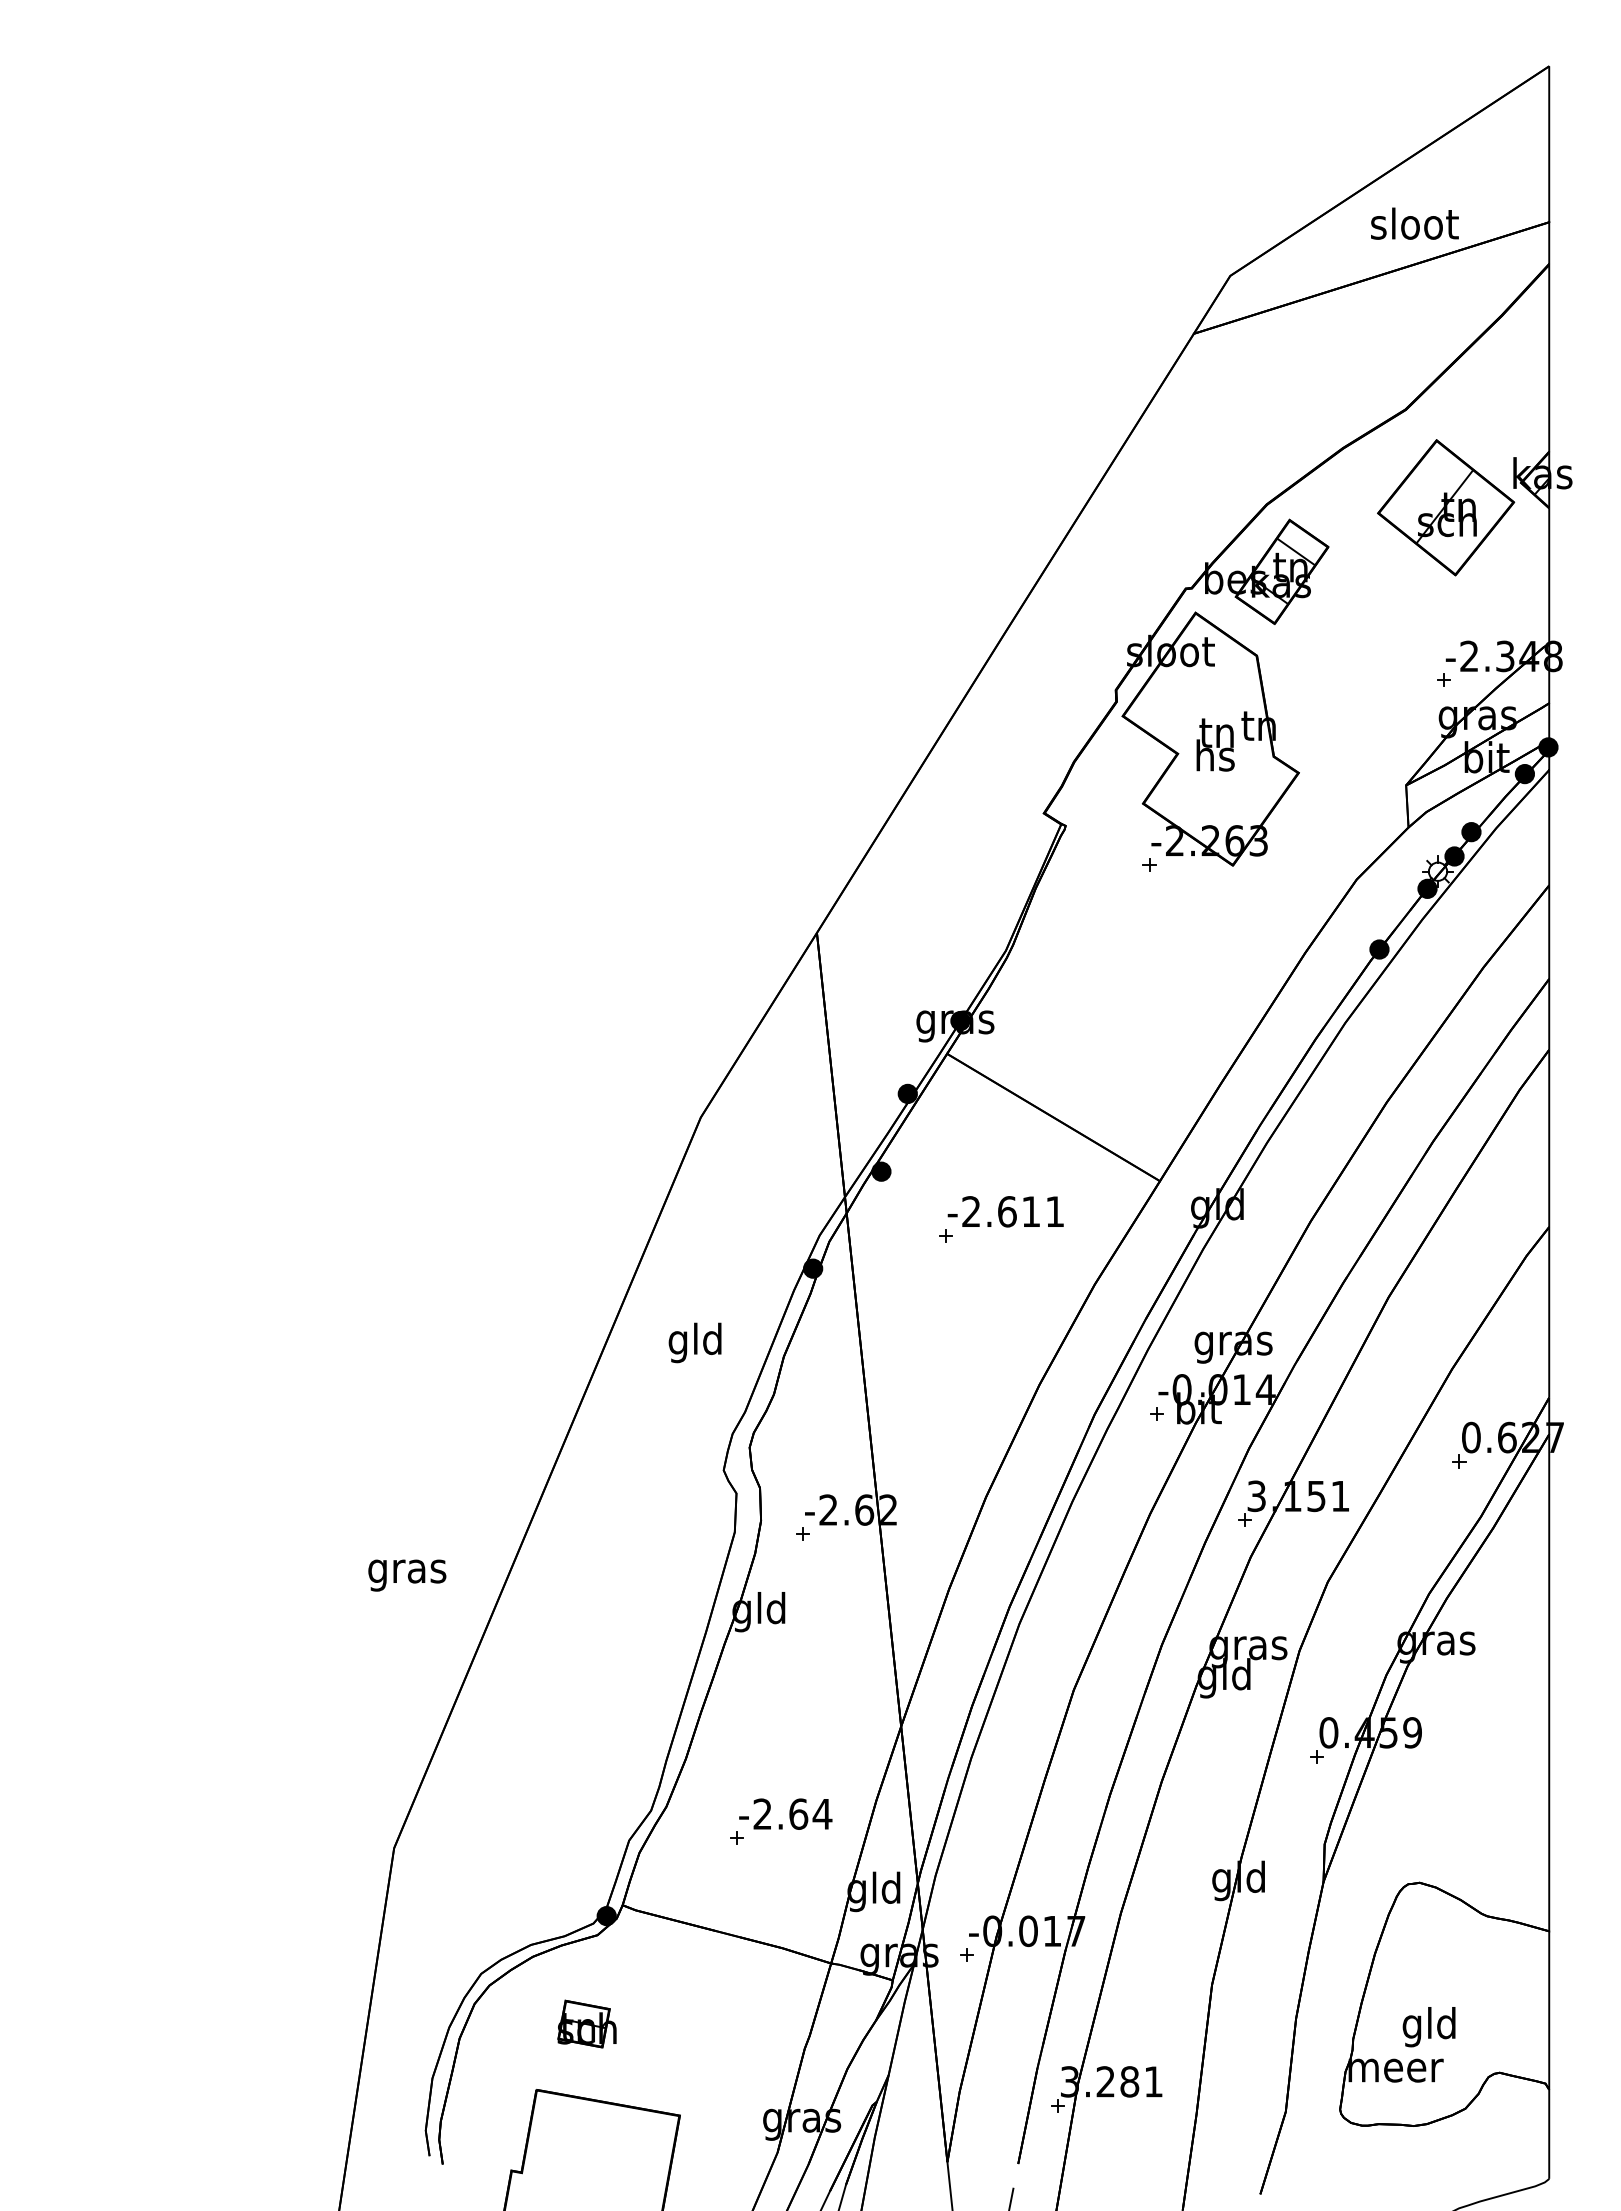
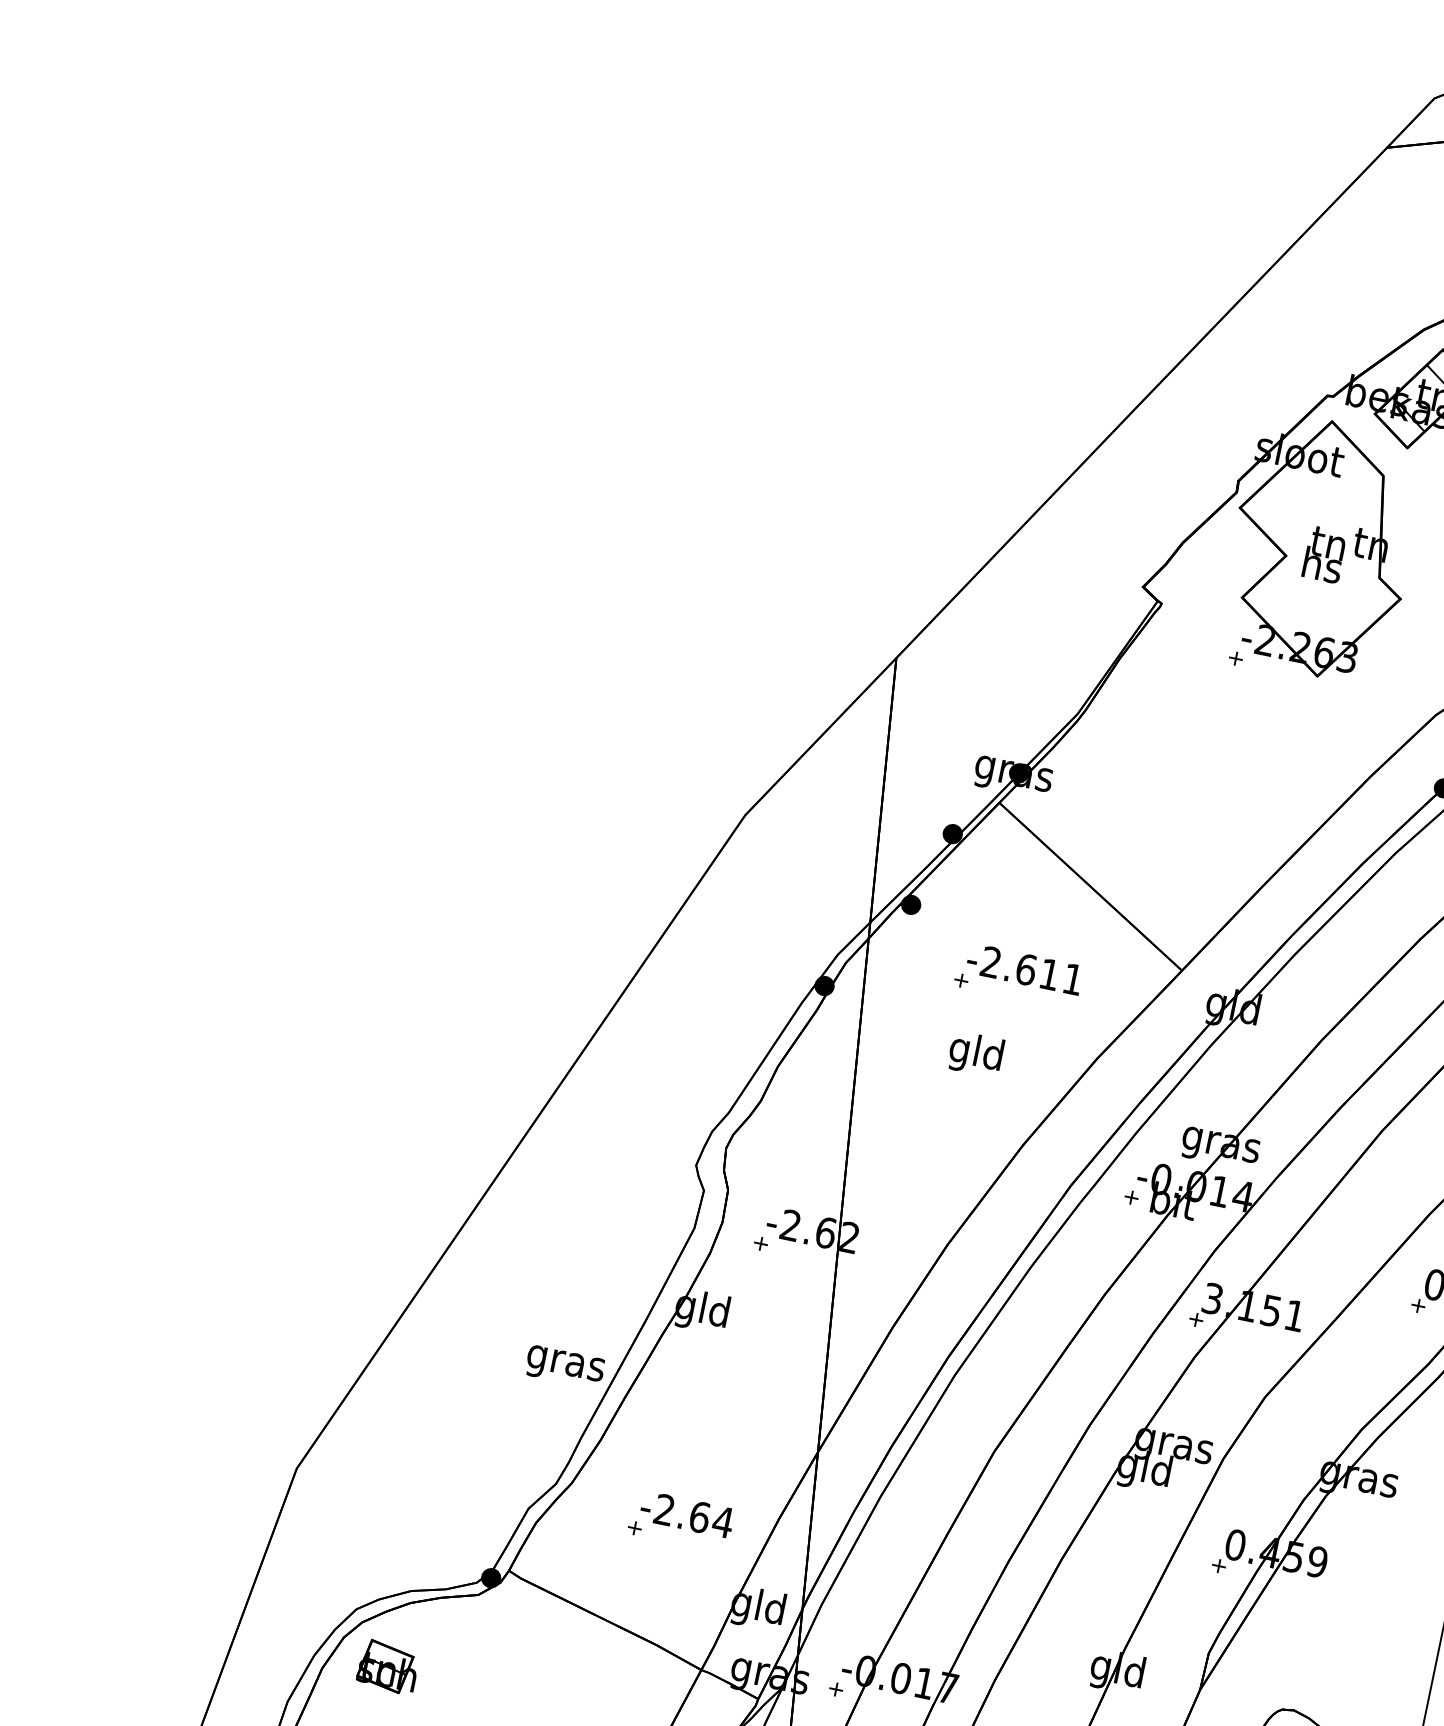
text: (694, 1342) -> (975, 1053), moved
text: (407, 1575) -> (565, 1367), moved
part: (586, 2023) -> (387, 1666), moved

